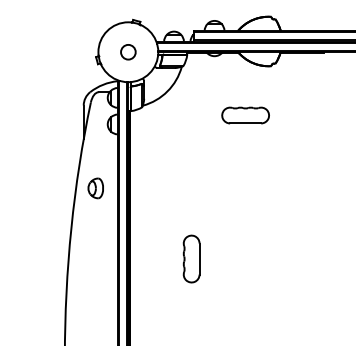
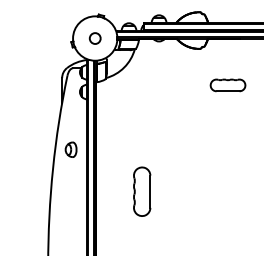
part: (245, 115) -> (227, 85), moved
part: (95, 188) -> (70, 149), moved
part: (191, 258) -> (142, 191), size x1.4

